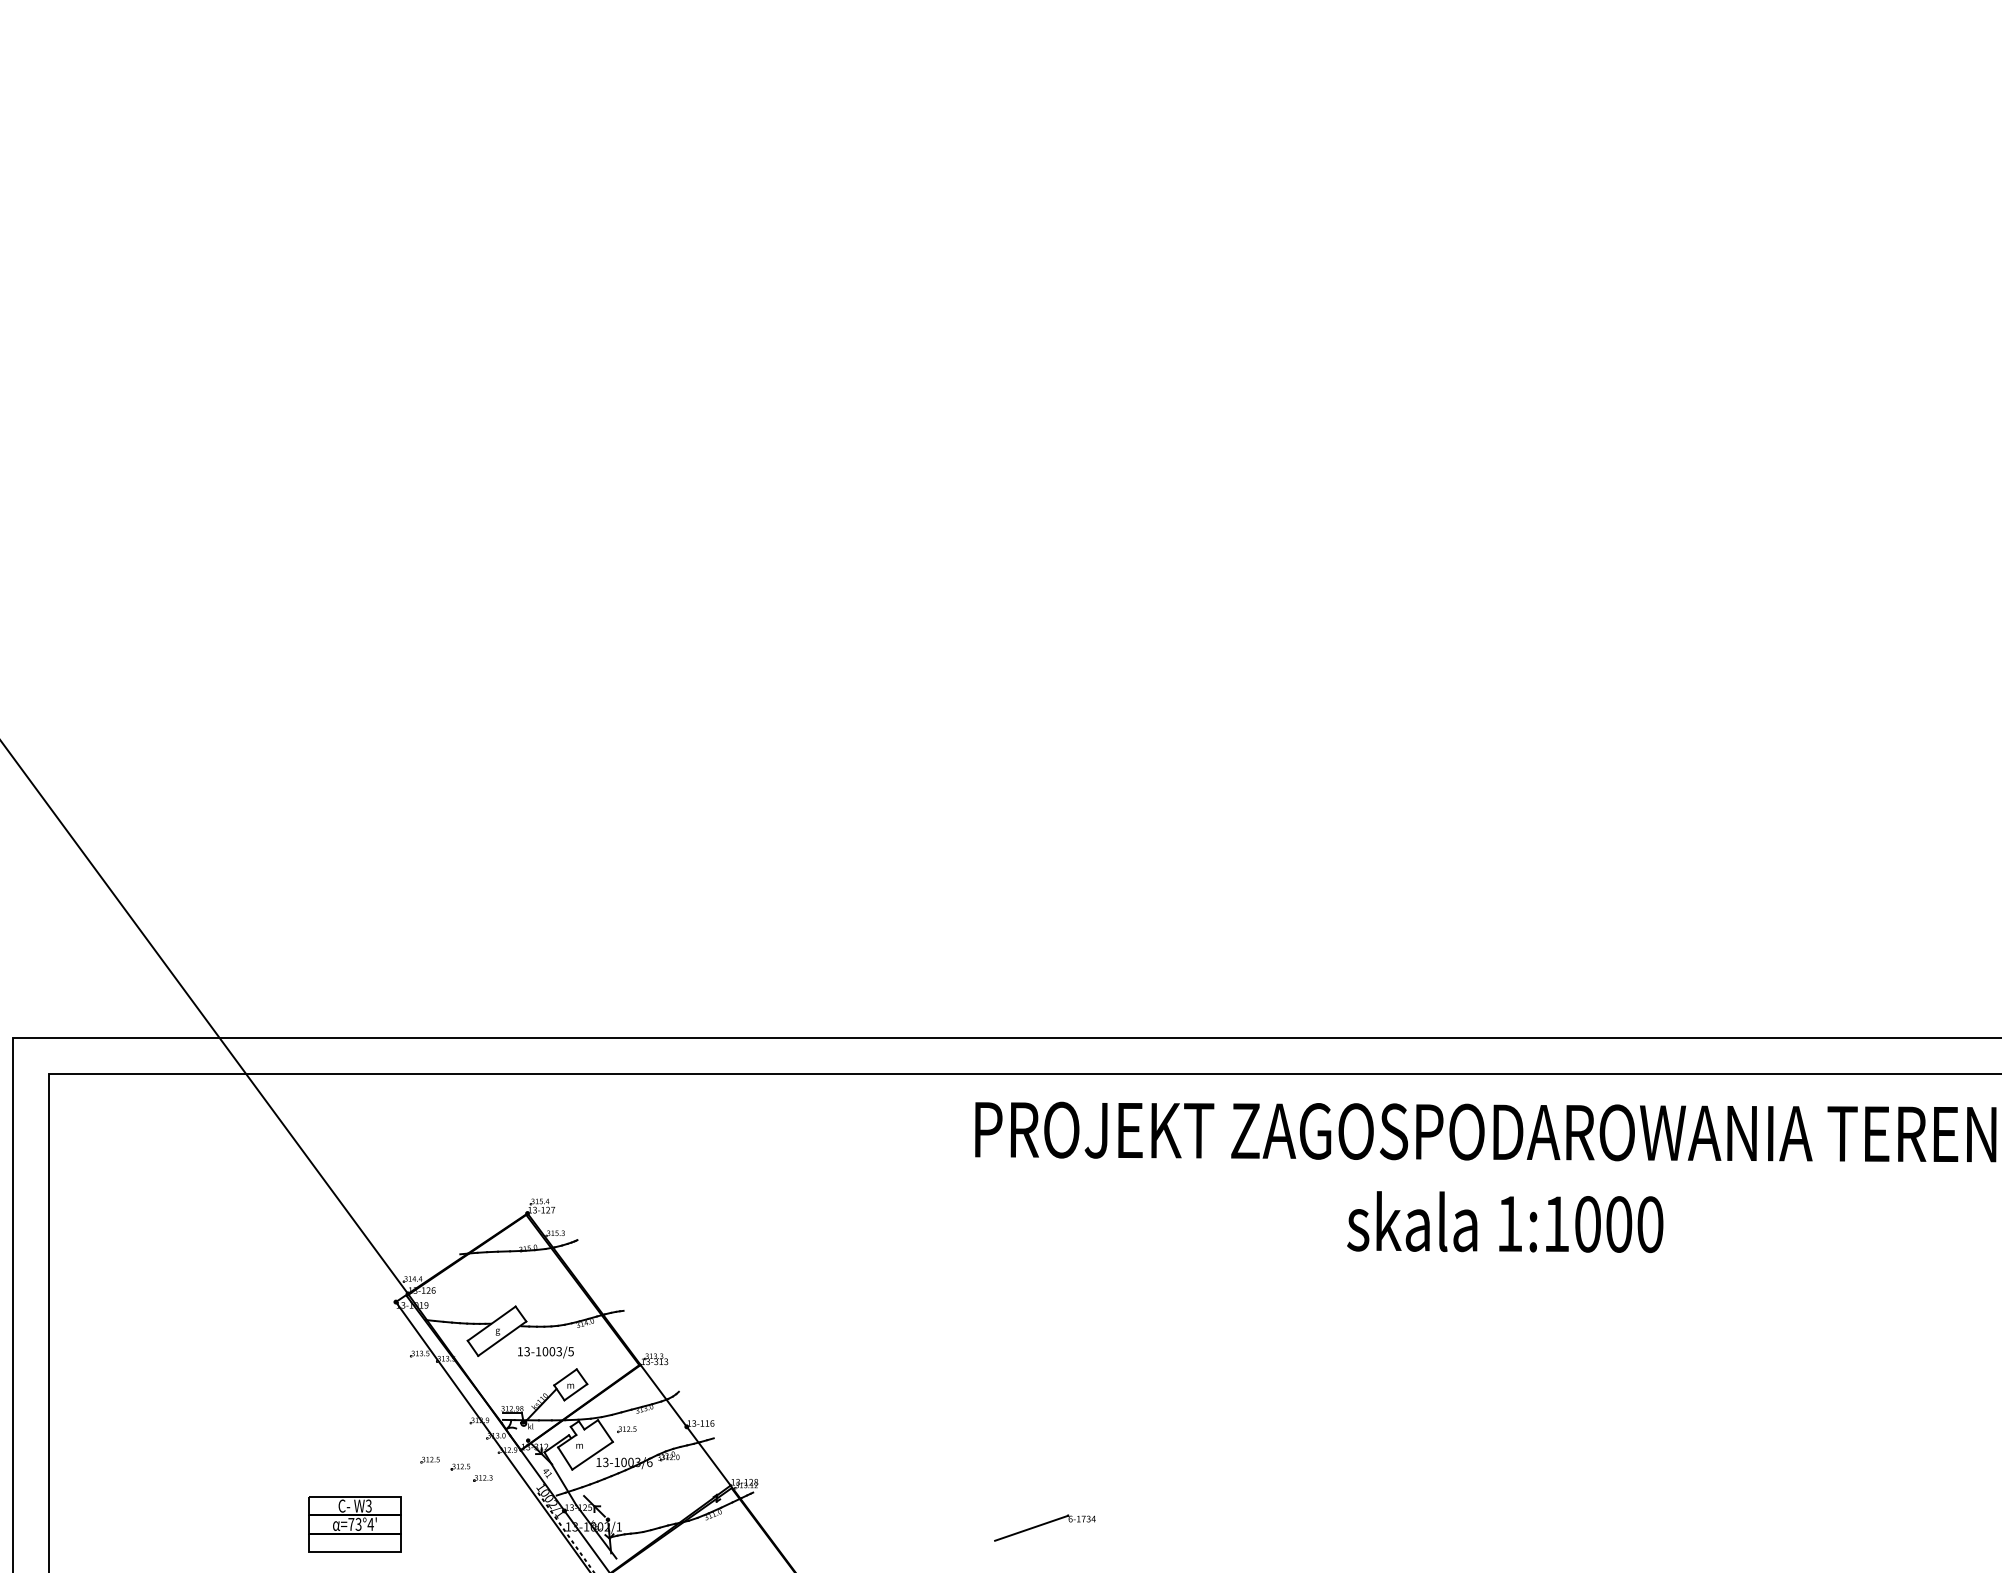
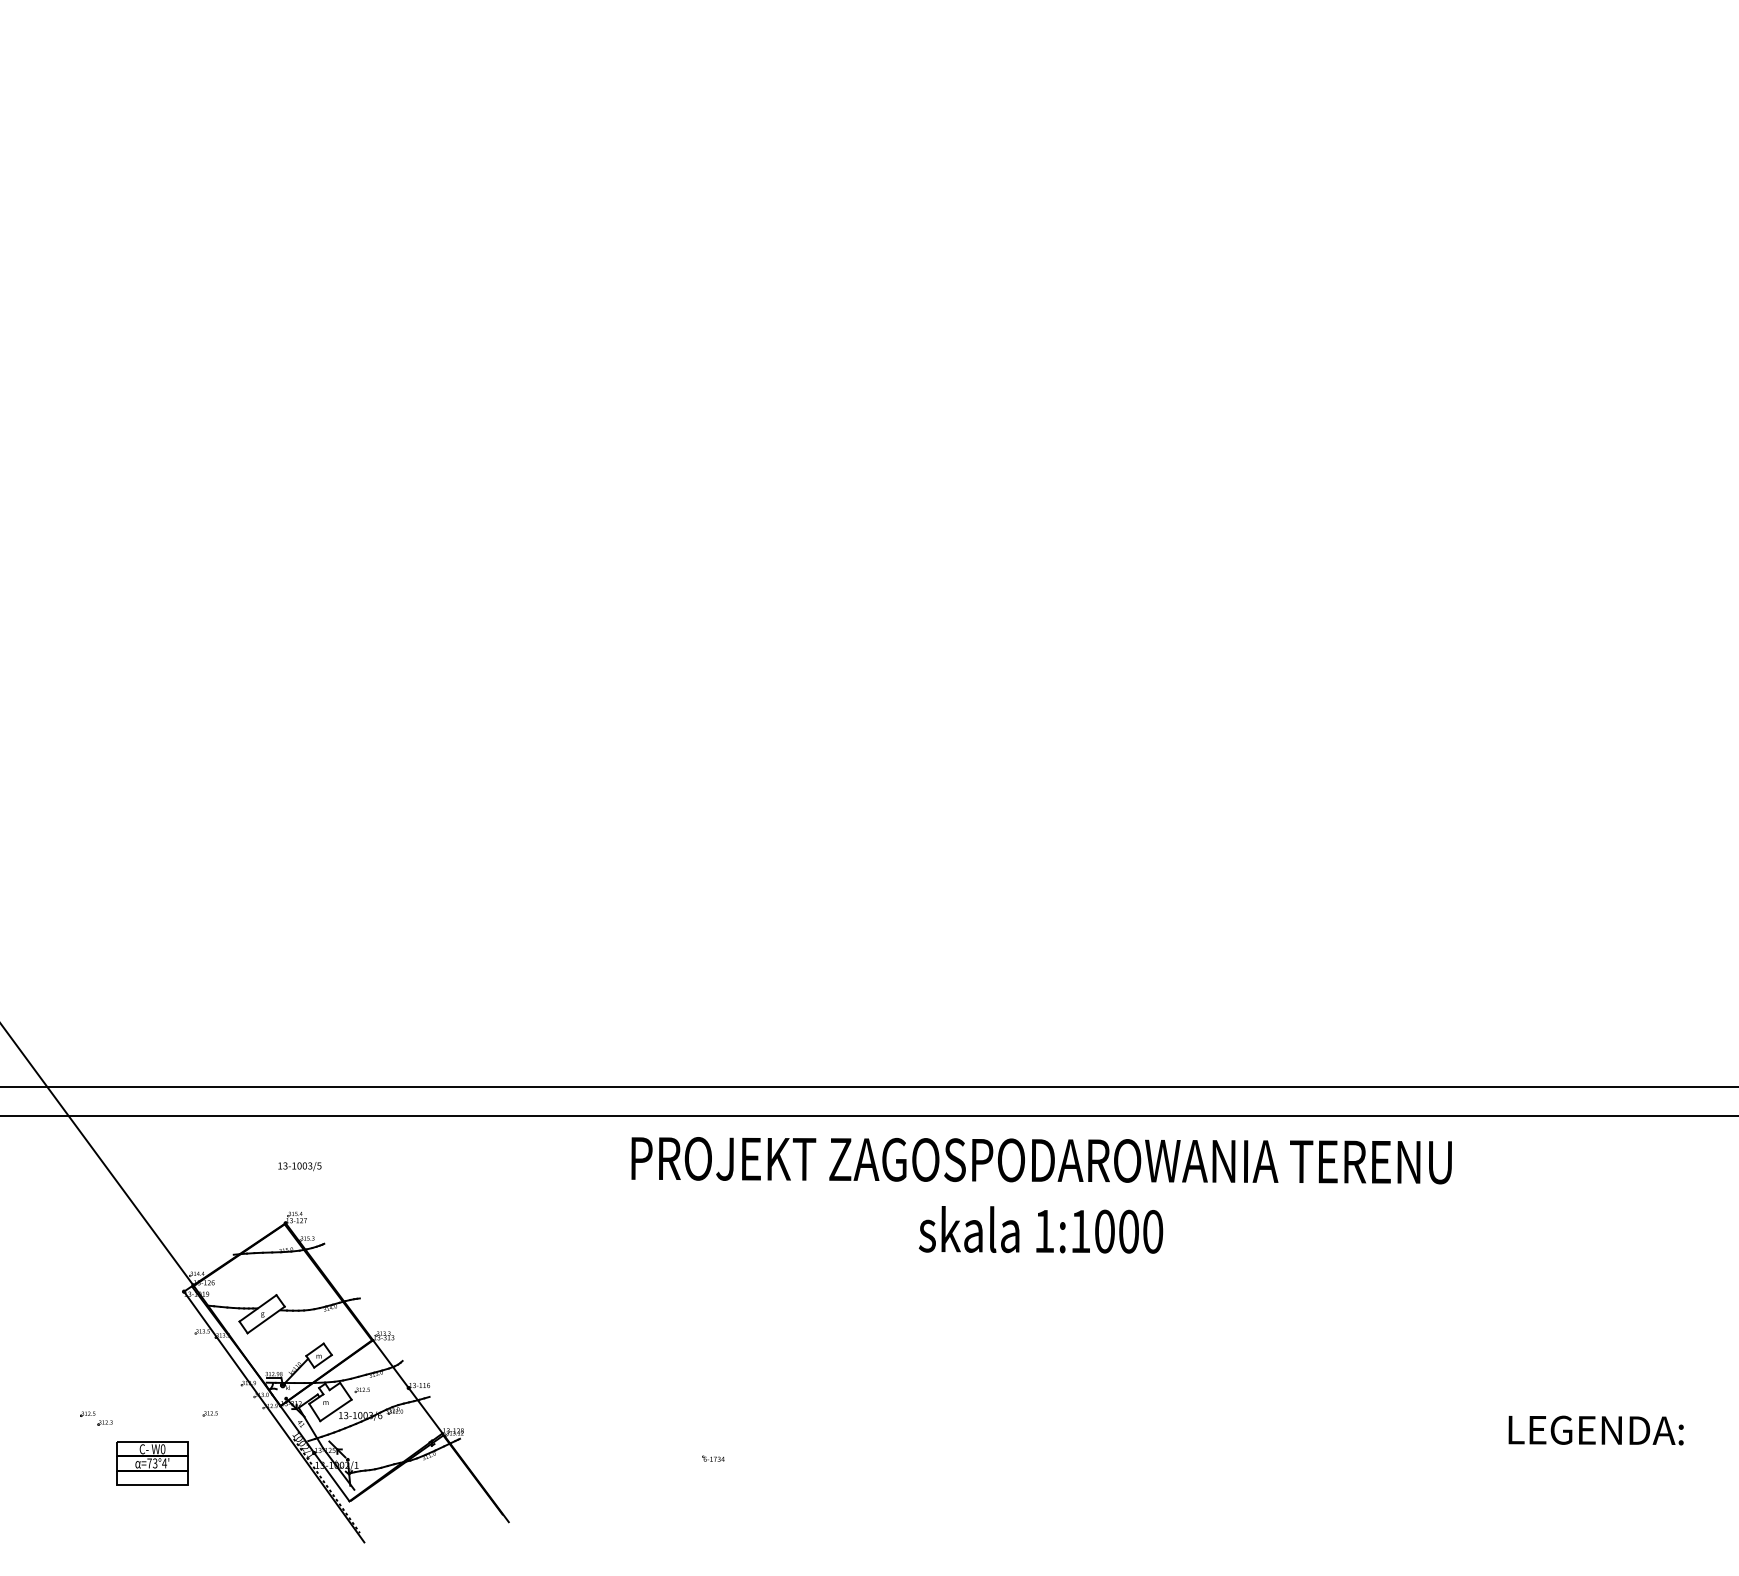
text: (545, 1352) -> (299, 1166), moved
part: (471, 1472) -> (96, 1418), moved
text: (368, 1506) -> (162, 1449), W3 -> W0
line: (1030, 1528) -> (674, 1466), removed

